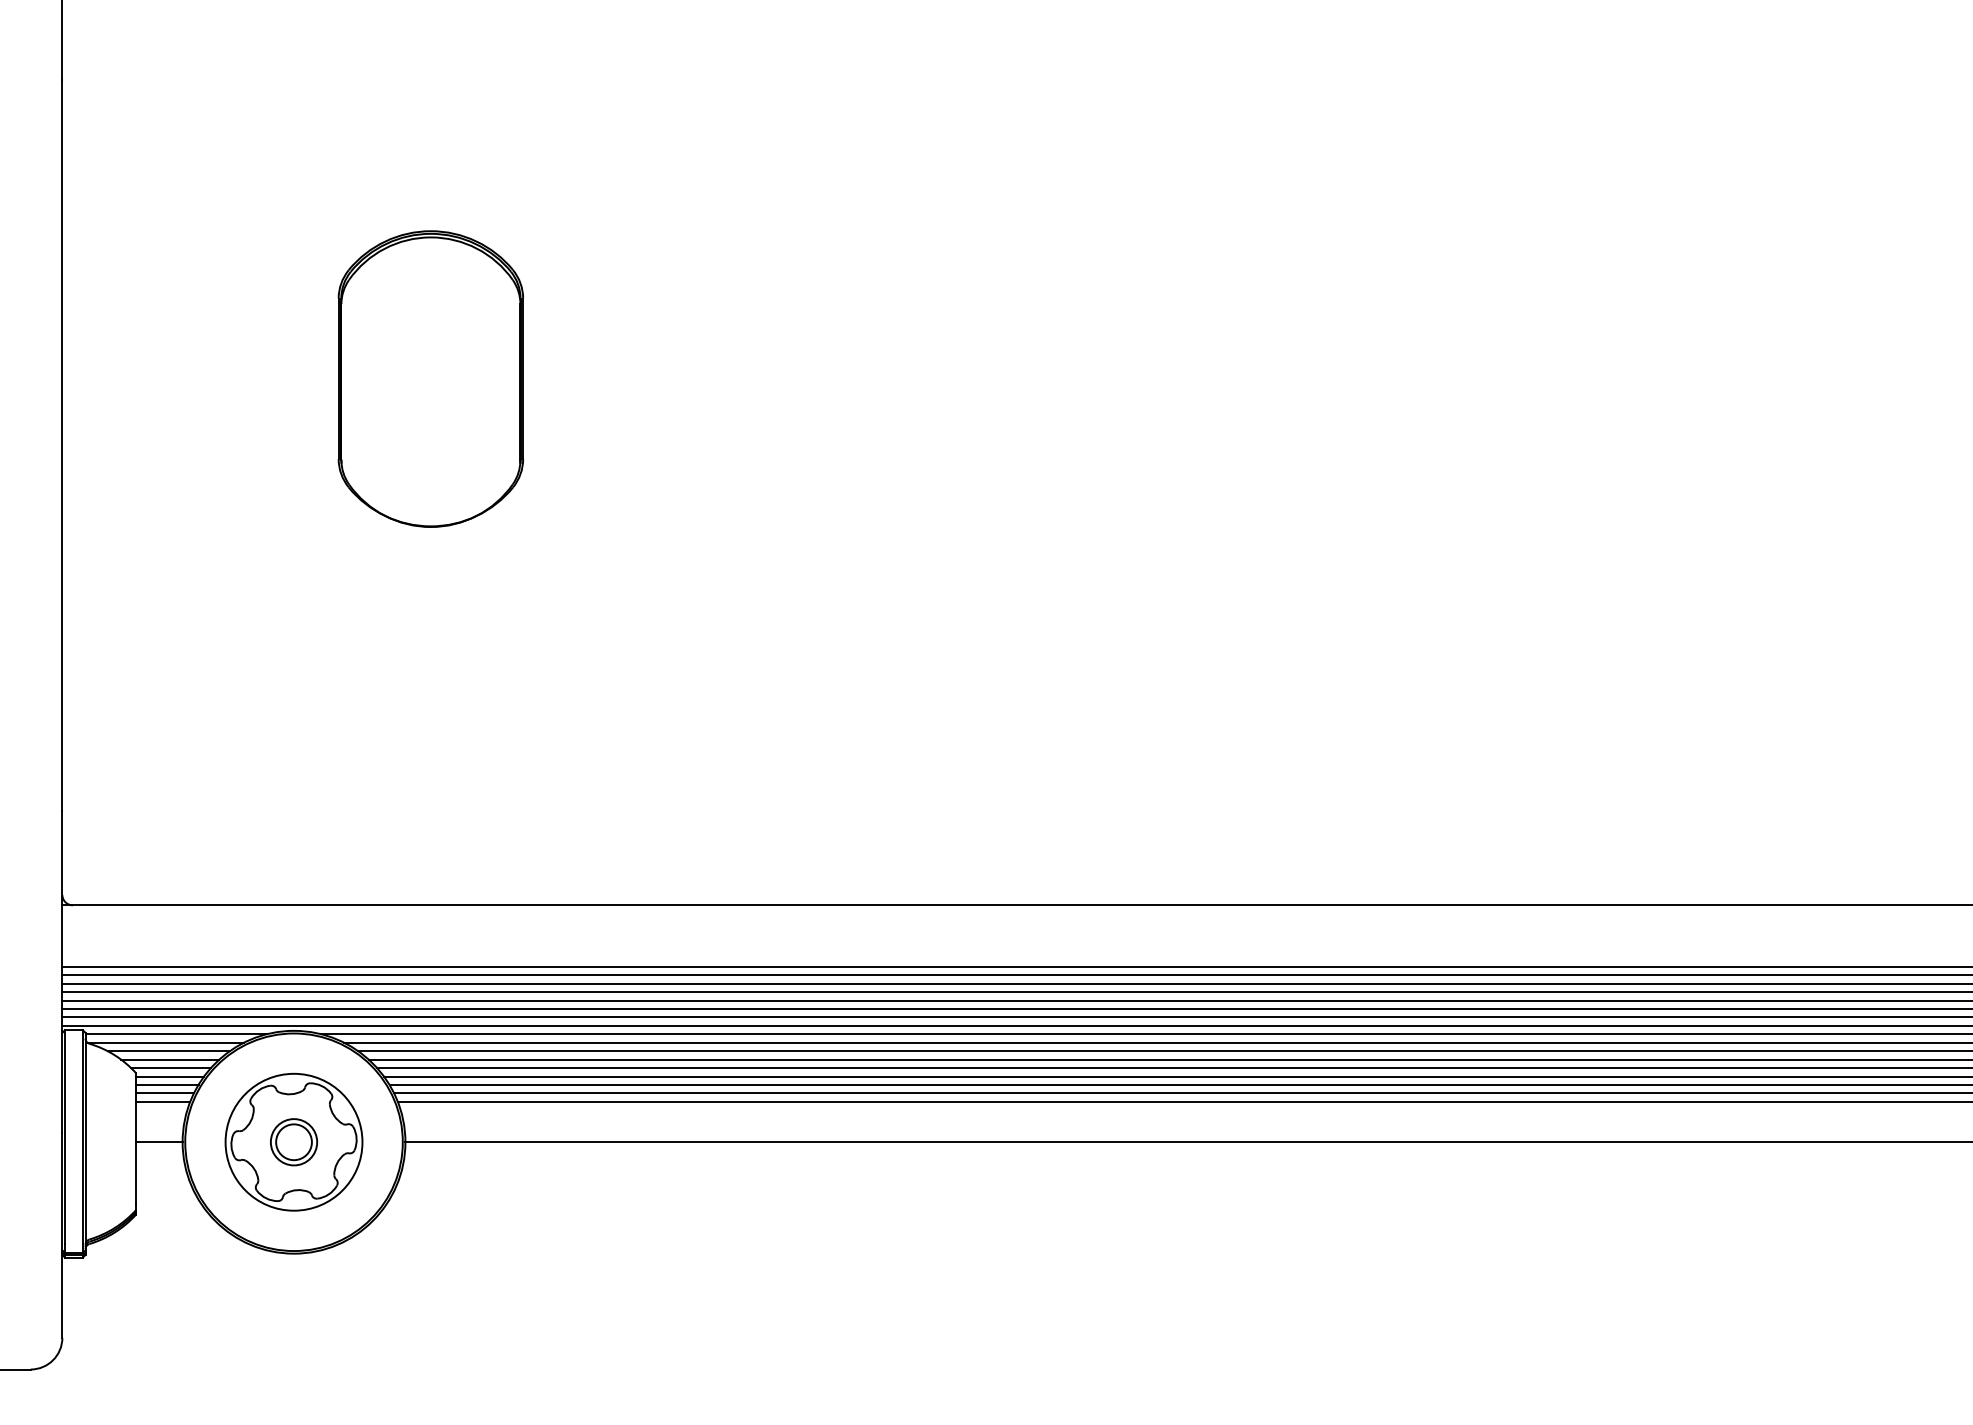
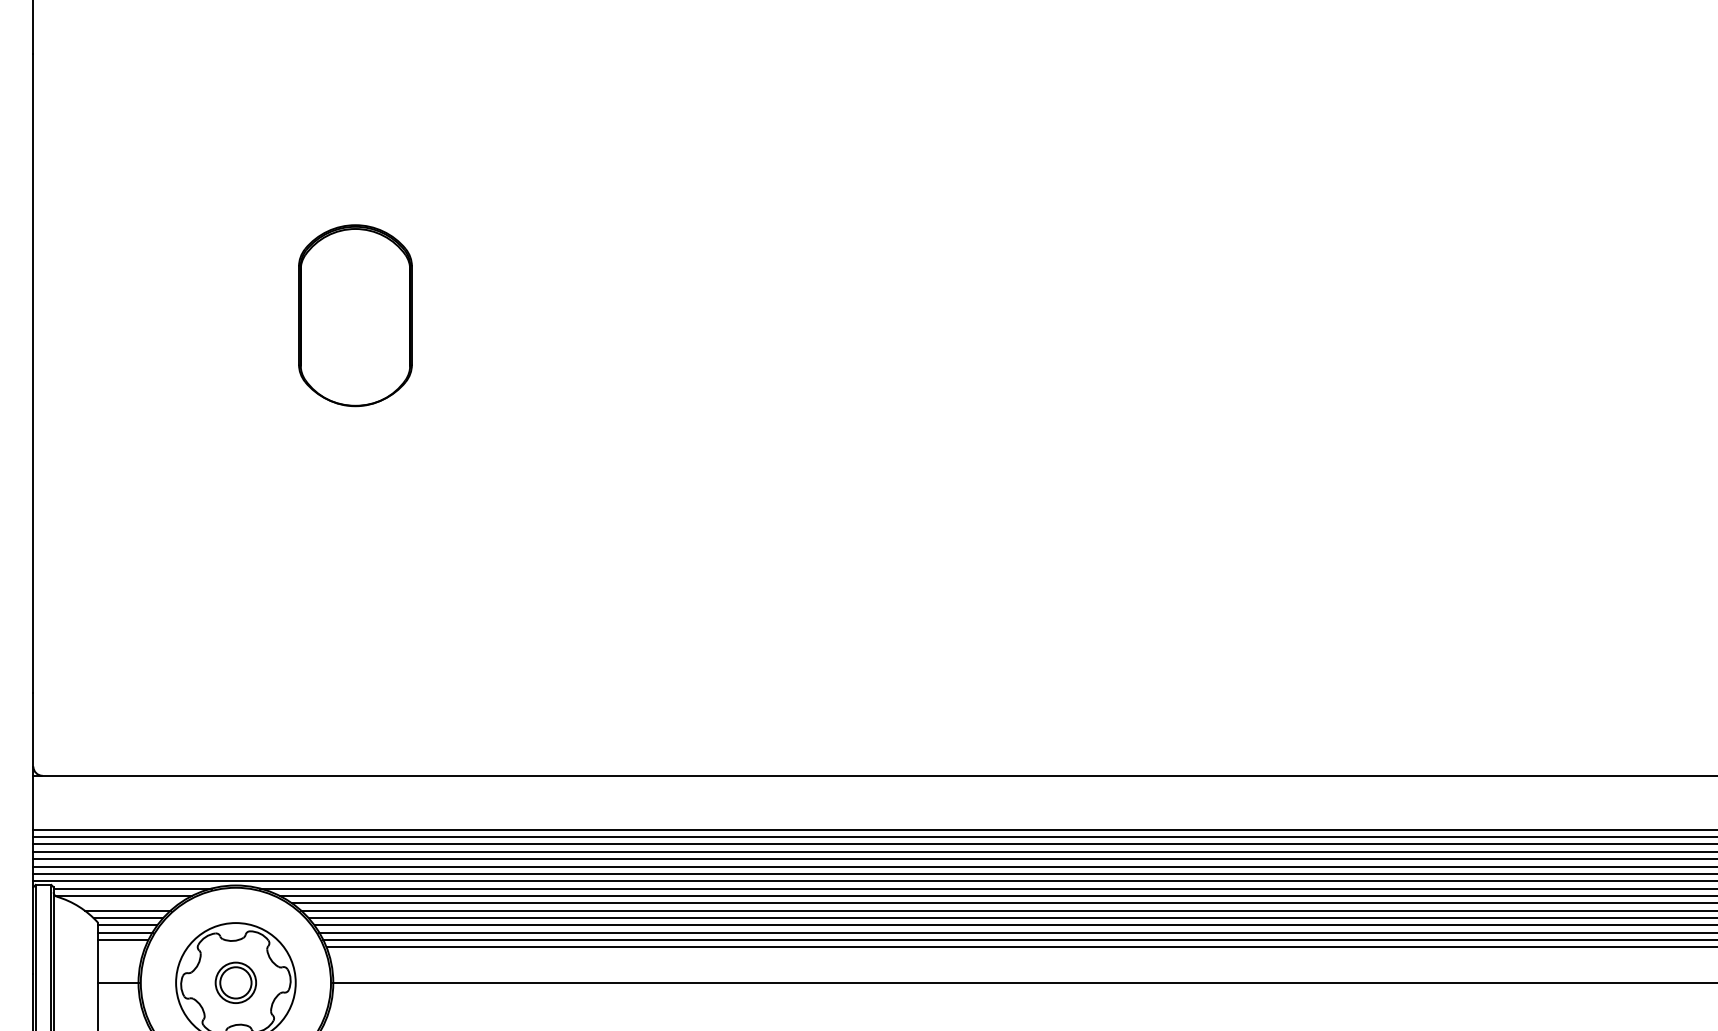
part: (430, 378) -> (355, 315), size x0.7
line: (168, 1051) -> (126, 903), removed
line: (163, 1101) -> (121, 947), removed

